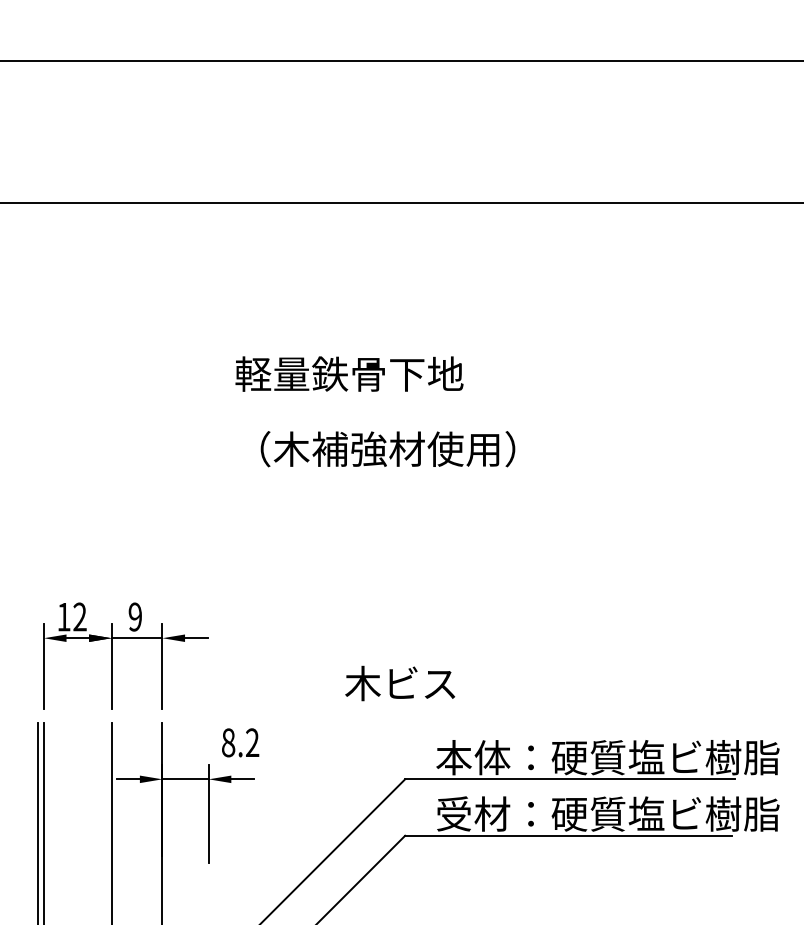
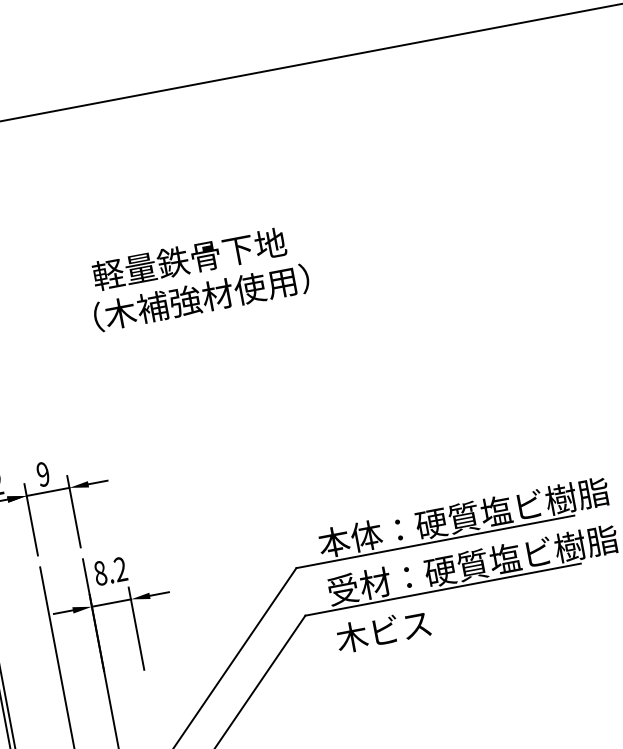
text: (349, 373) -> (189, 258), moved
text: (387, 449) -> (201, 298), moved
text: (400, 683) -> (383, 631), moved
text: (240, 742) -> (110, 571), moved

